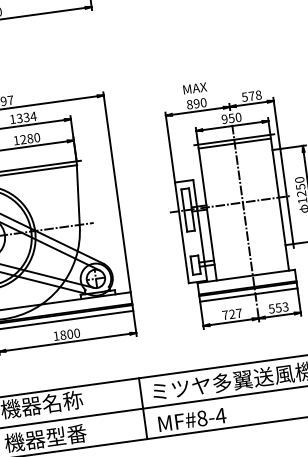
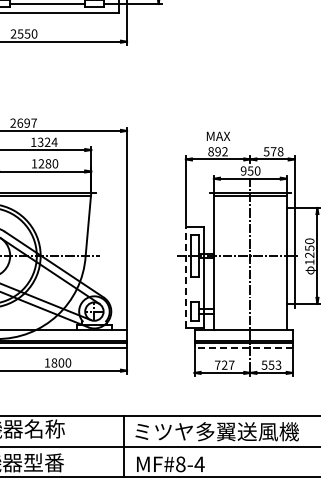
text: (203, 102) -> (224, 151), 890 -> 892
text: (26, 117) -> (47, 142), 1334 -> 1324
line: (181, 232) -> (185, 277), solid -> dashed
line: (248, 295) -> (243, 348), solid -> dashed

